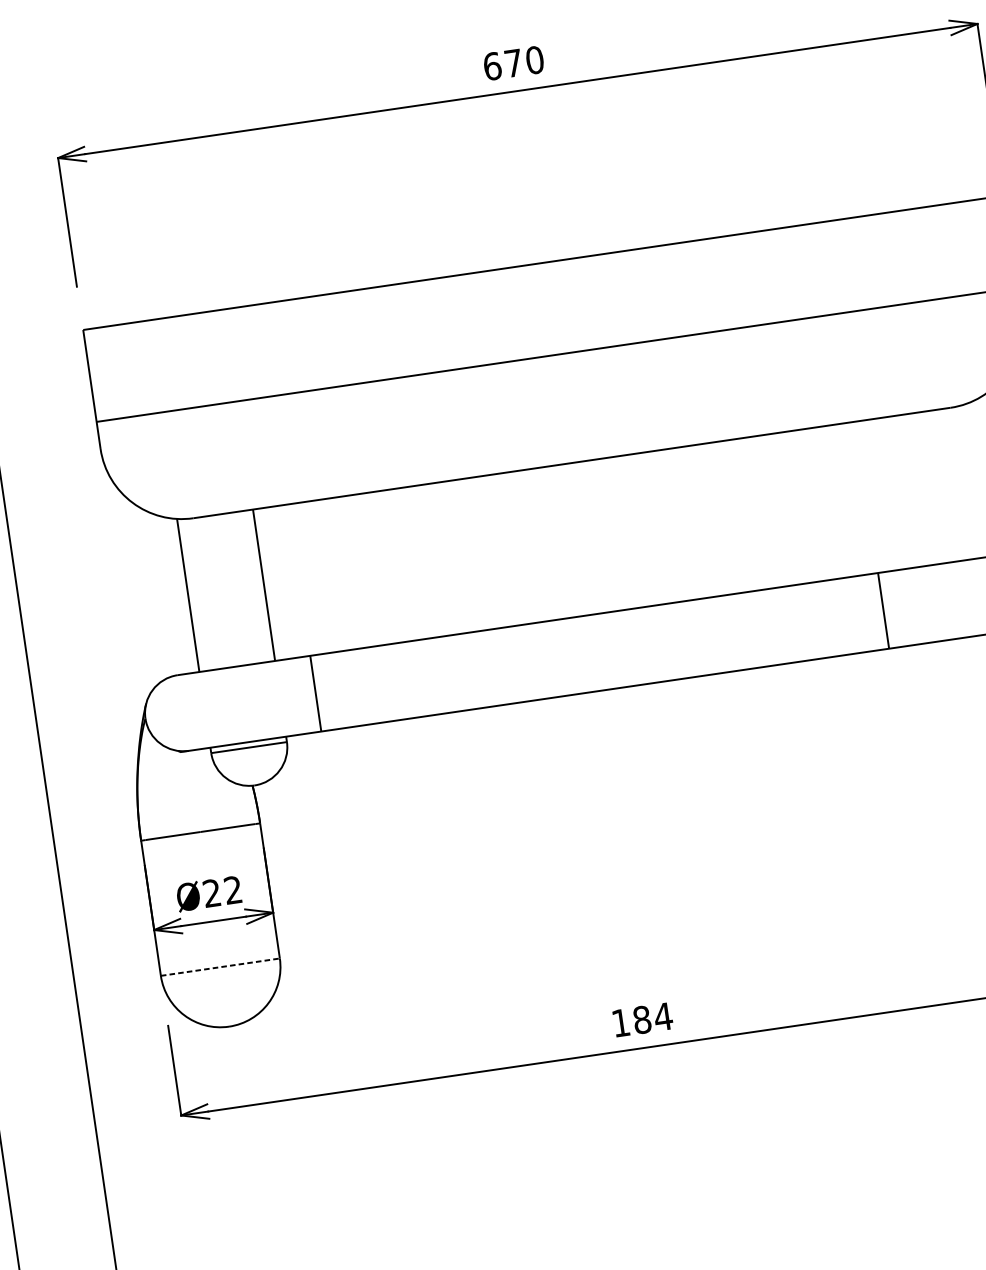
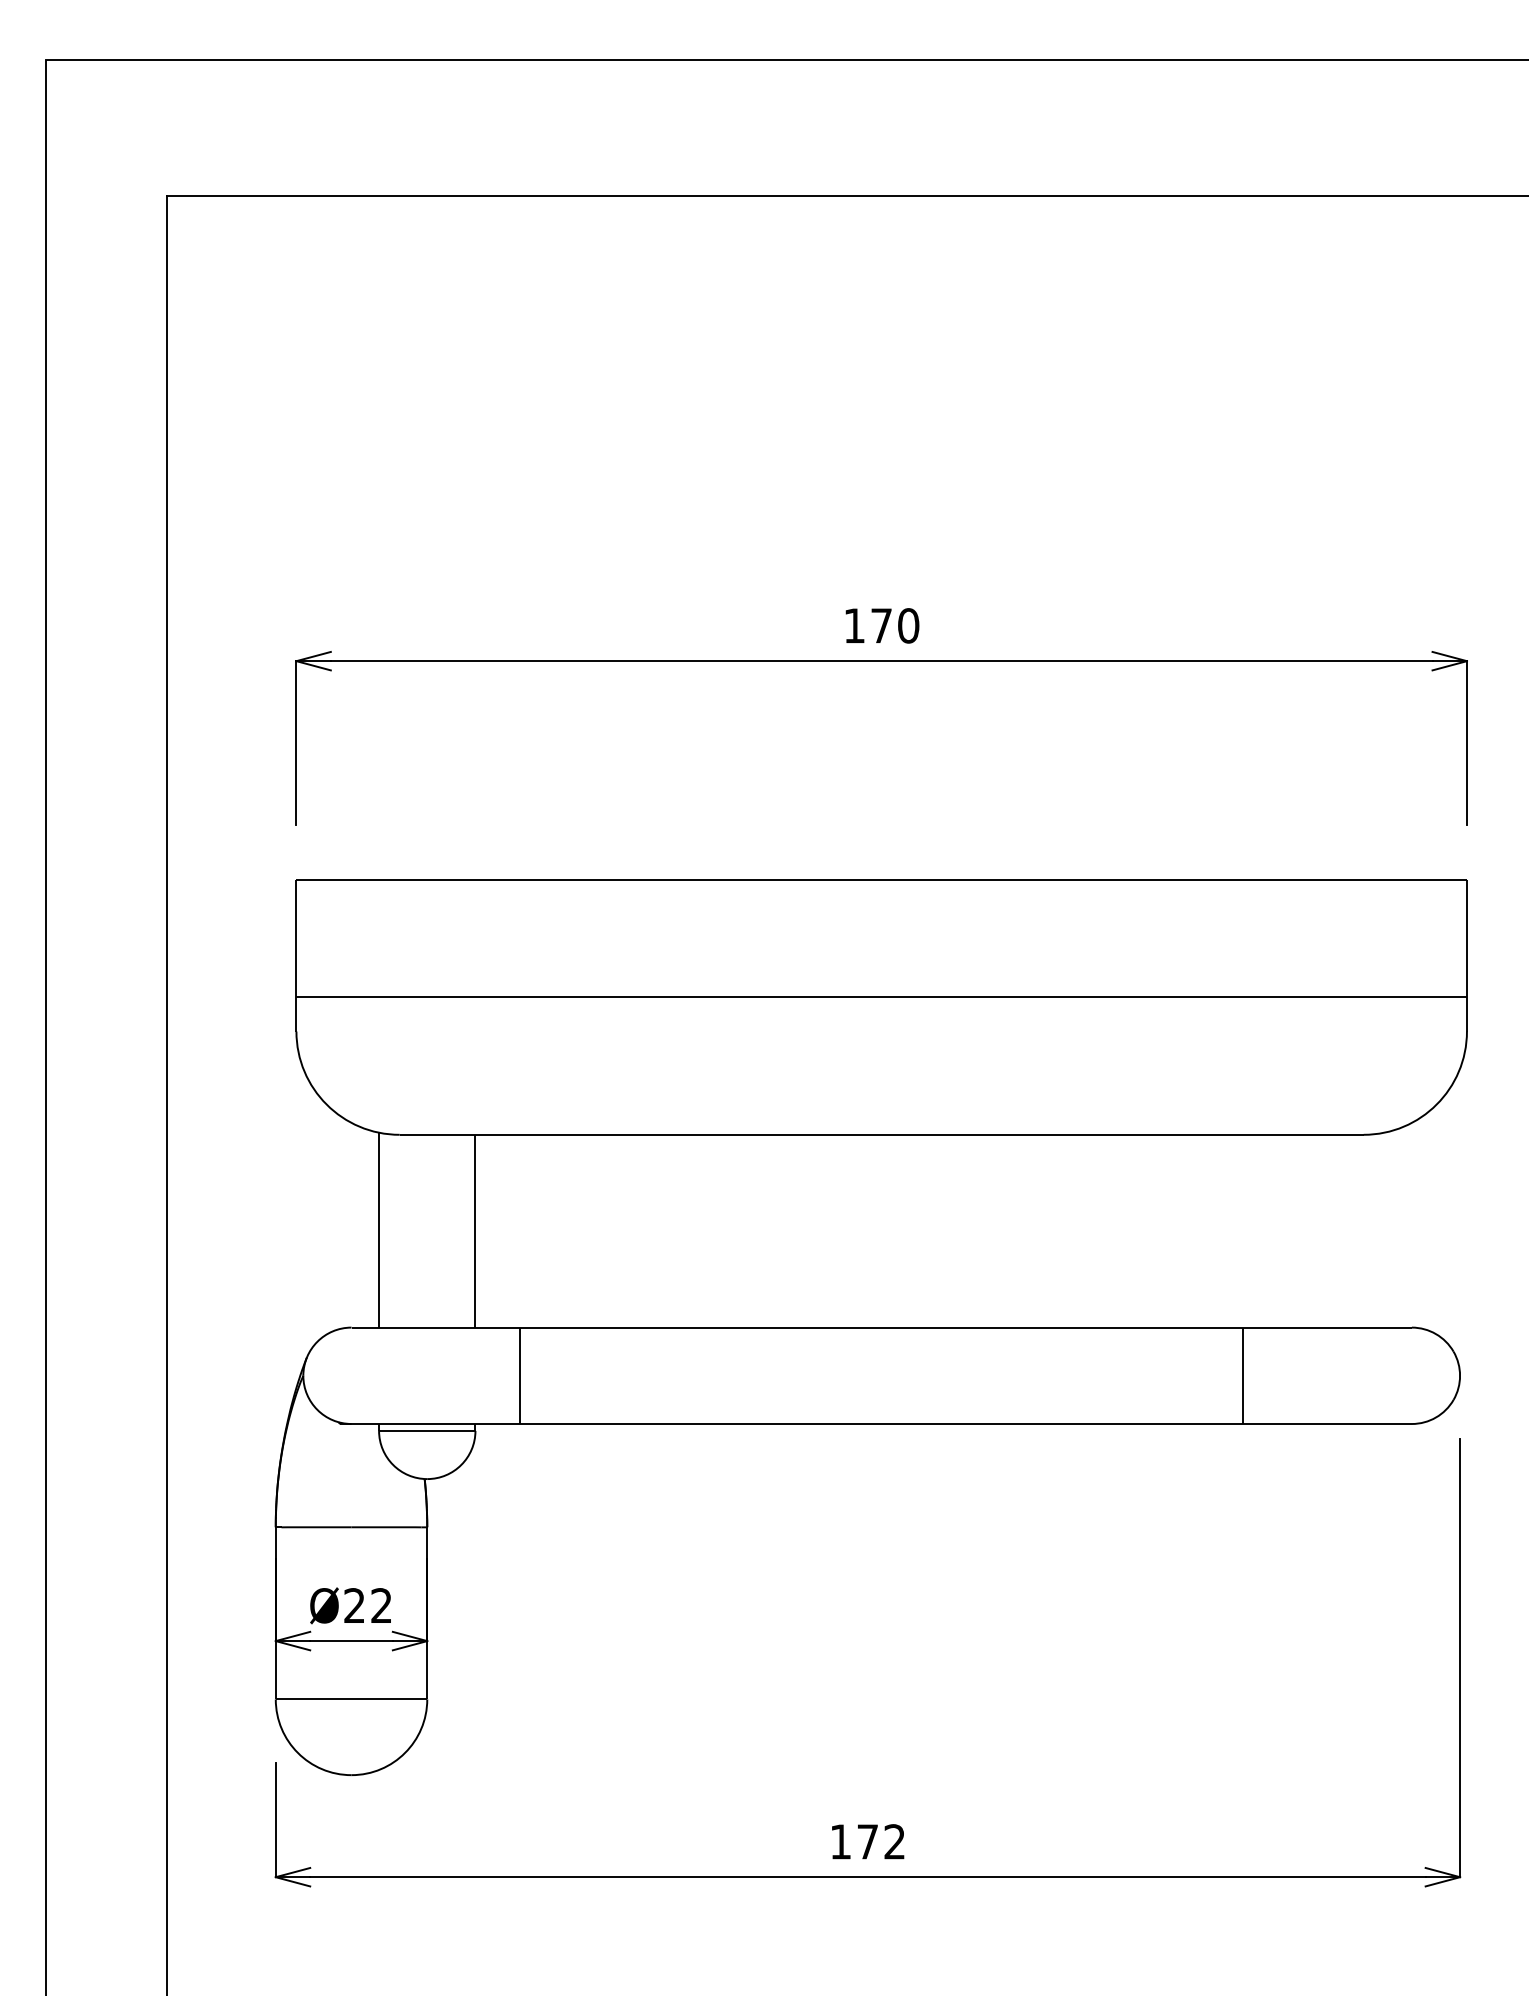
text: (492, 66) -> (854, 625), 670 -> 170
line: (220, 967) -> (351, 1699), dashed -> solid
text: (652, 1018) -> (881, 1841), 184 -> 172

